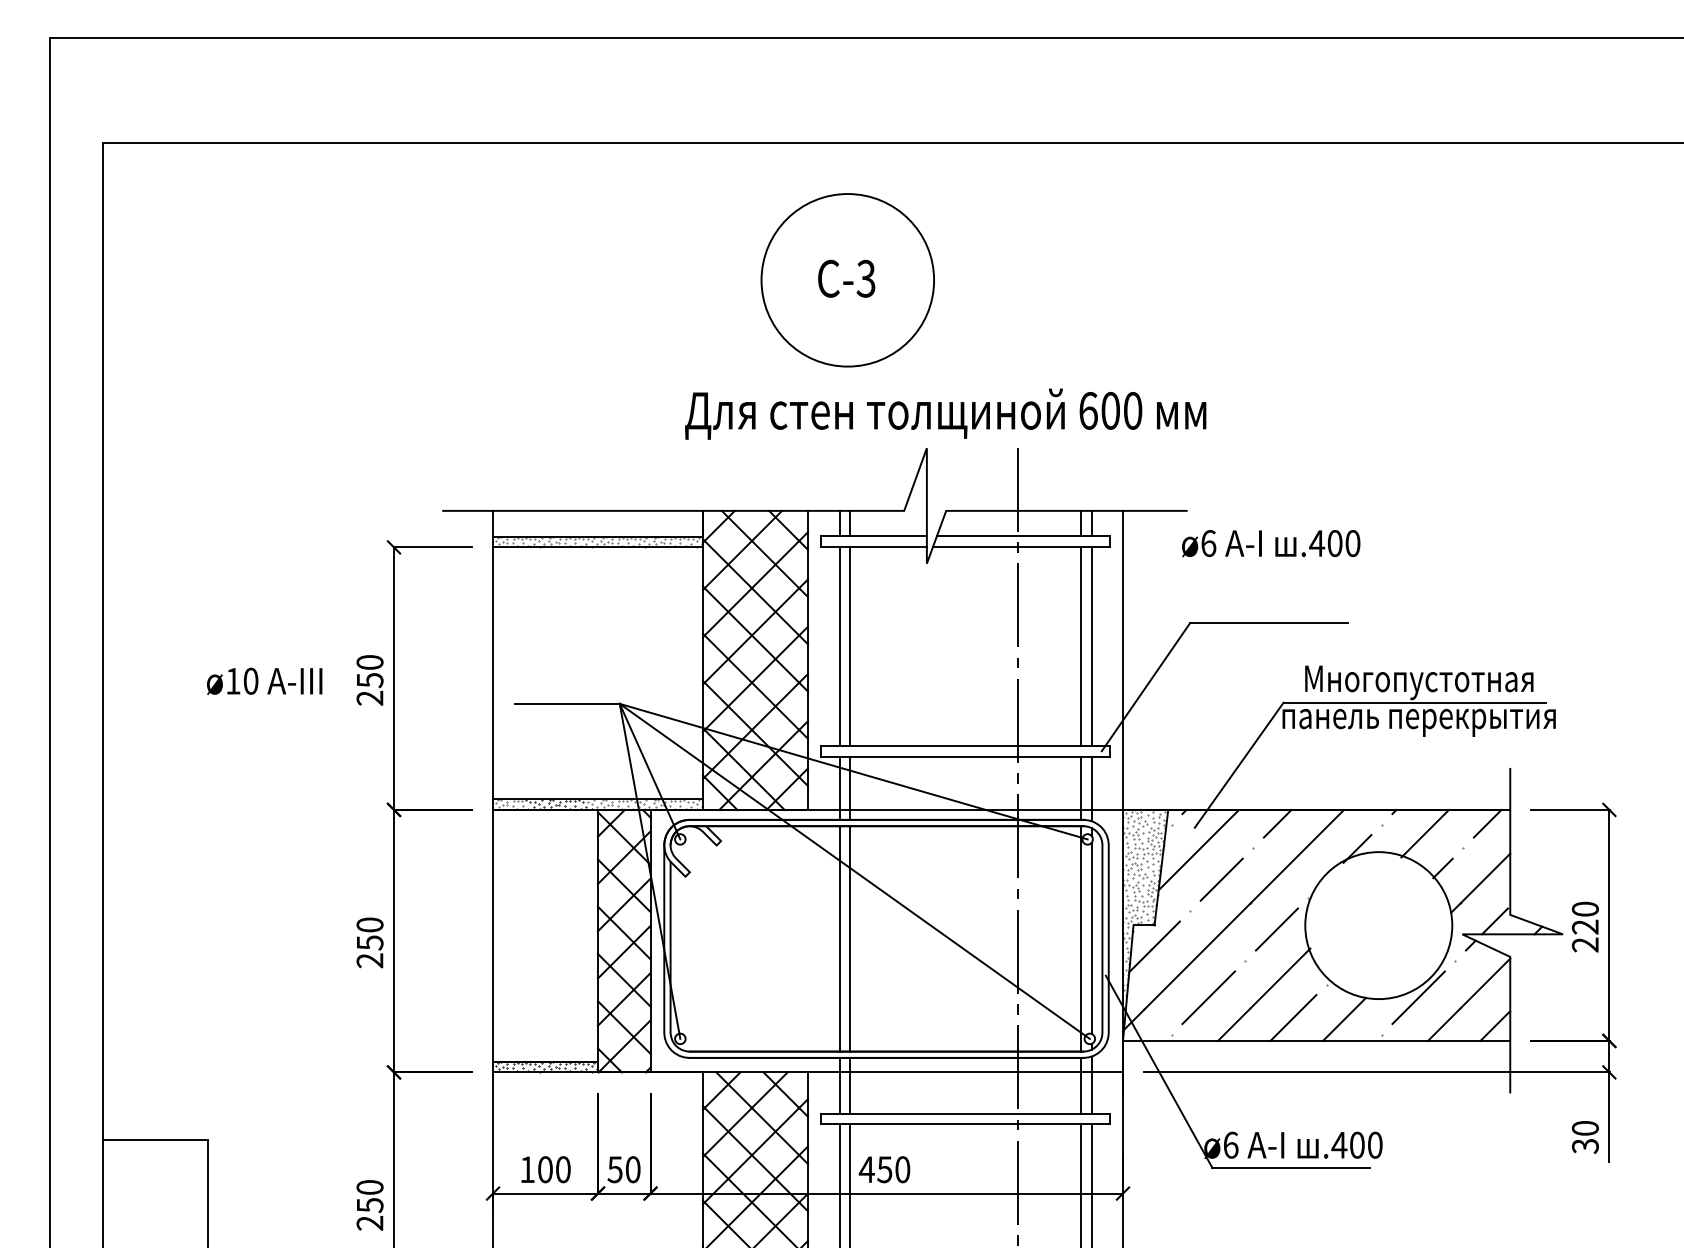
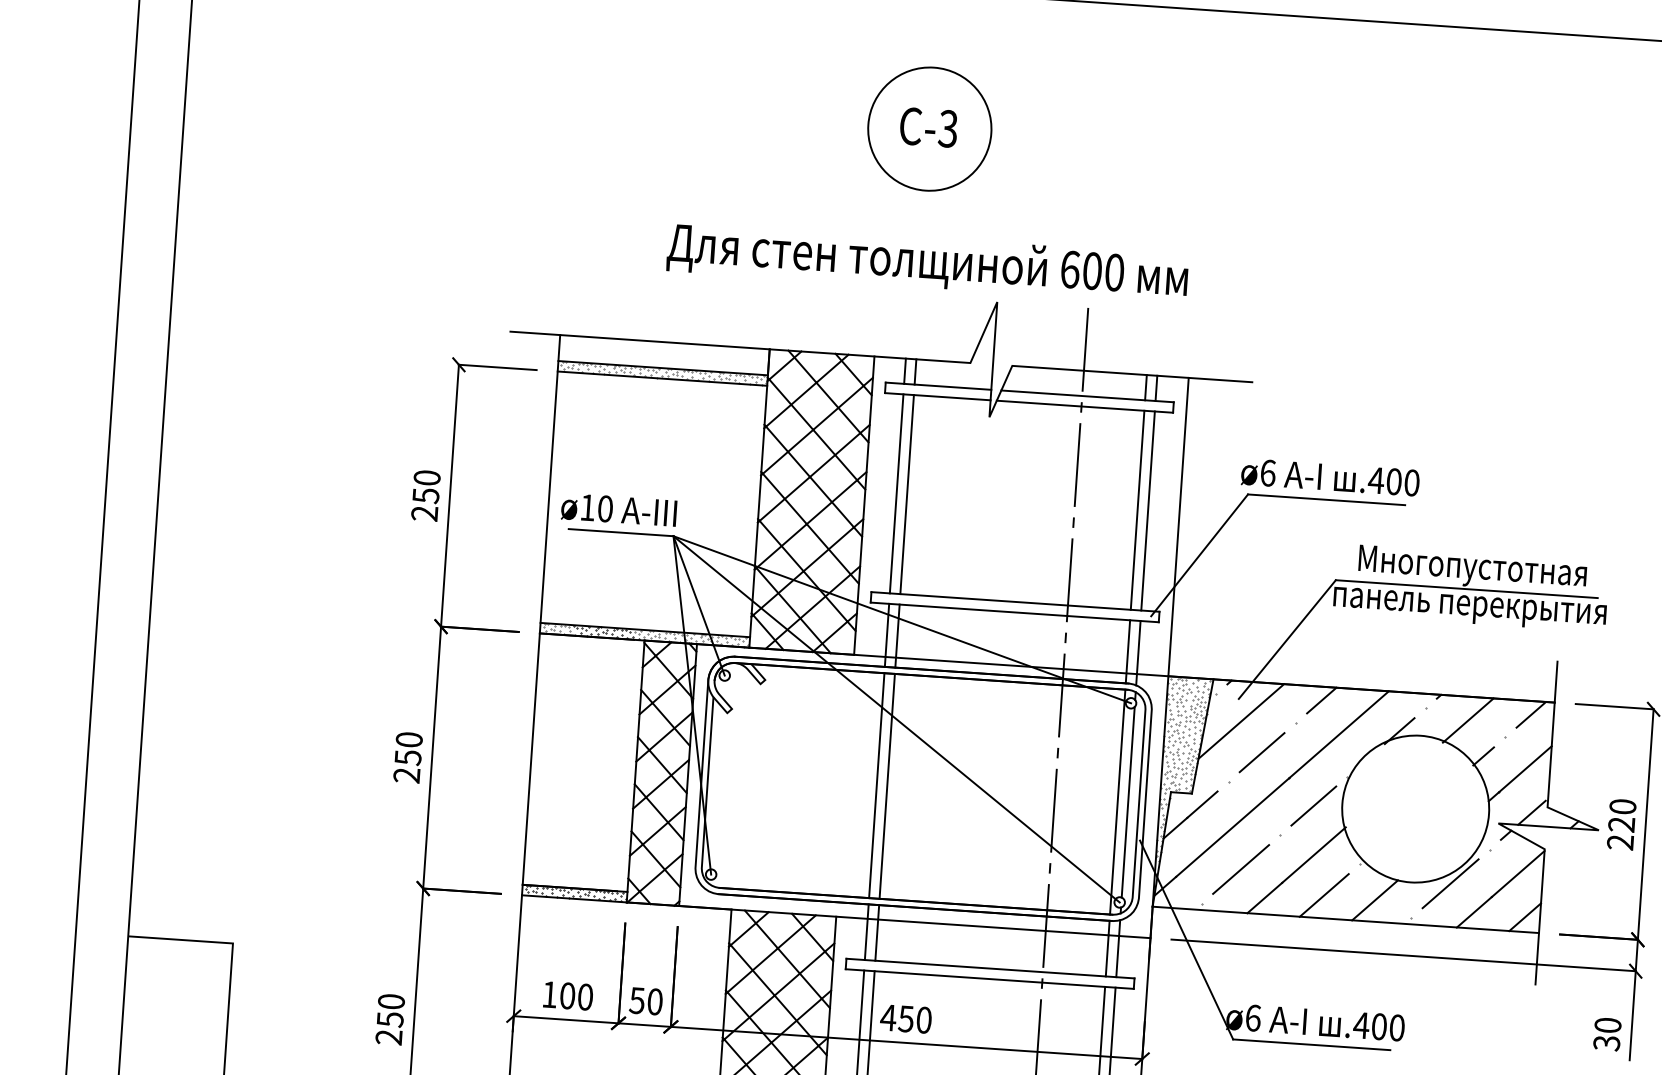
circle: (847, 279) -> (929, 128), size x0.71
text: (945, 413) -> (927, 262), moved
text: (1271, 543) -> (1330, 477), moved
text: (264, 680) -> (618, 509), moved

